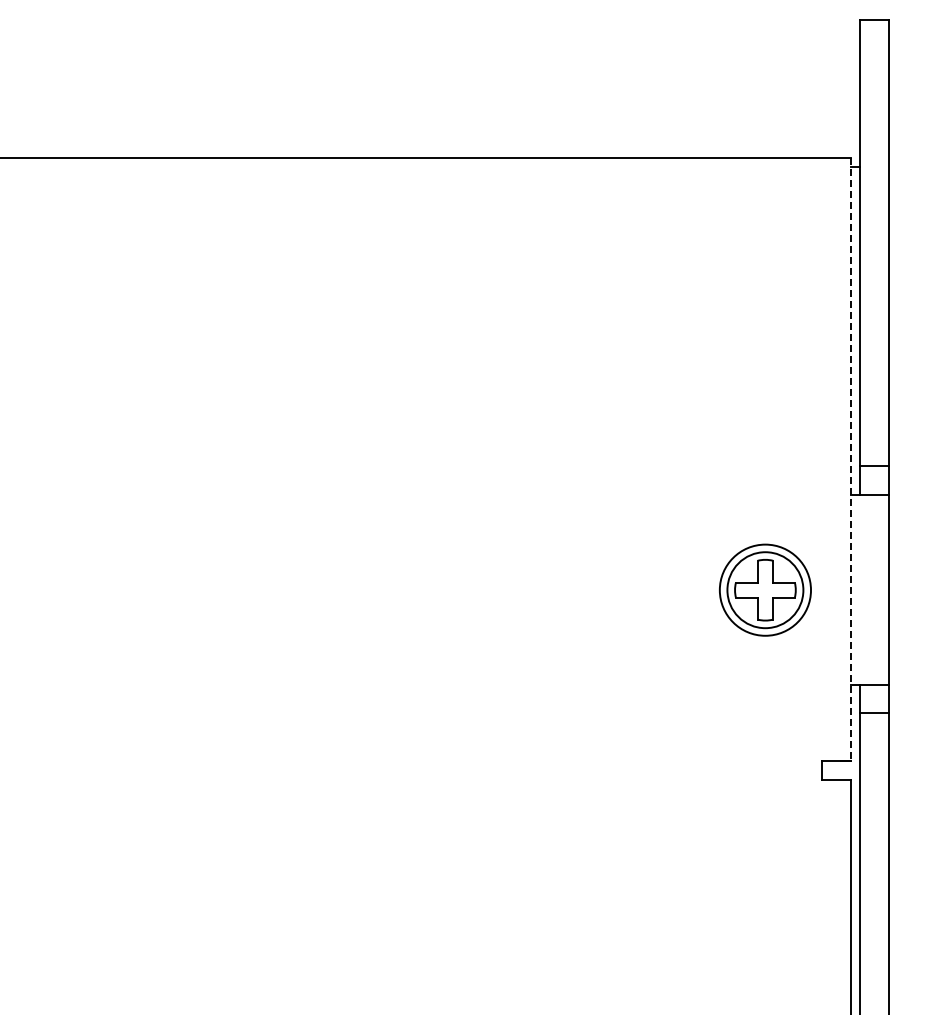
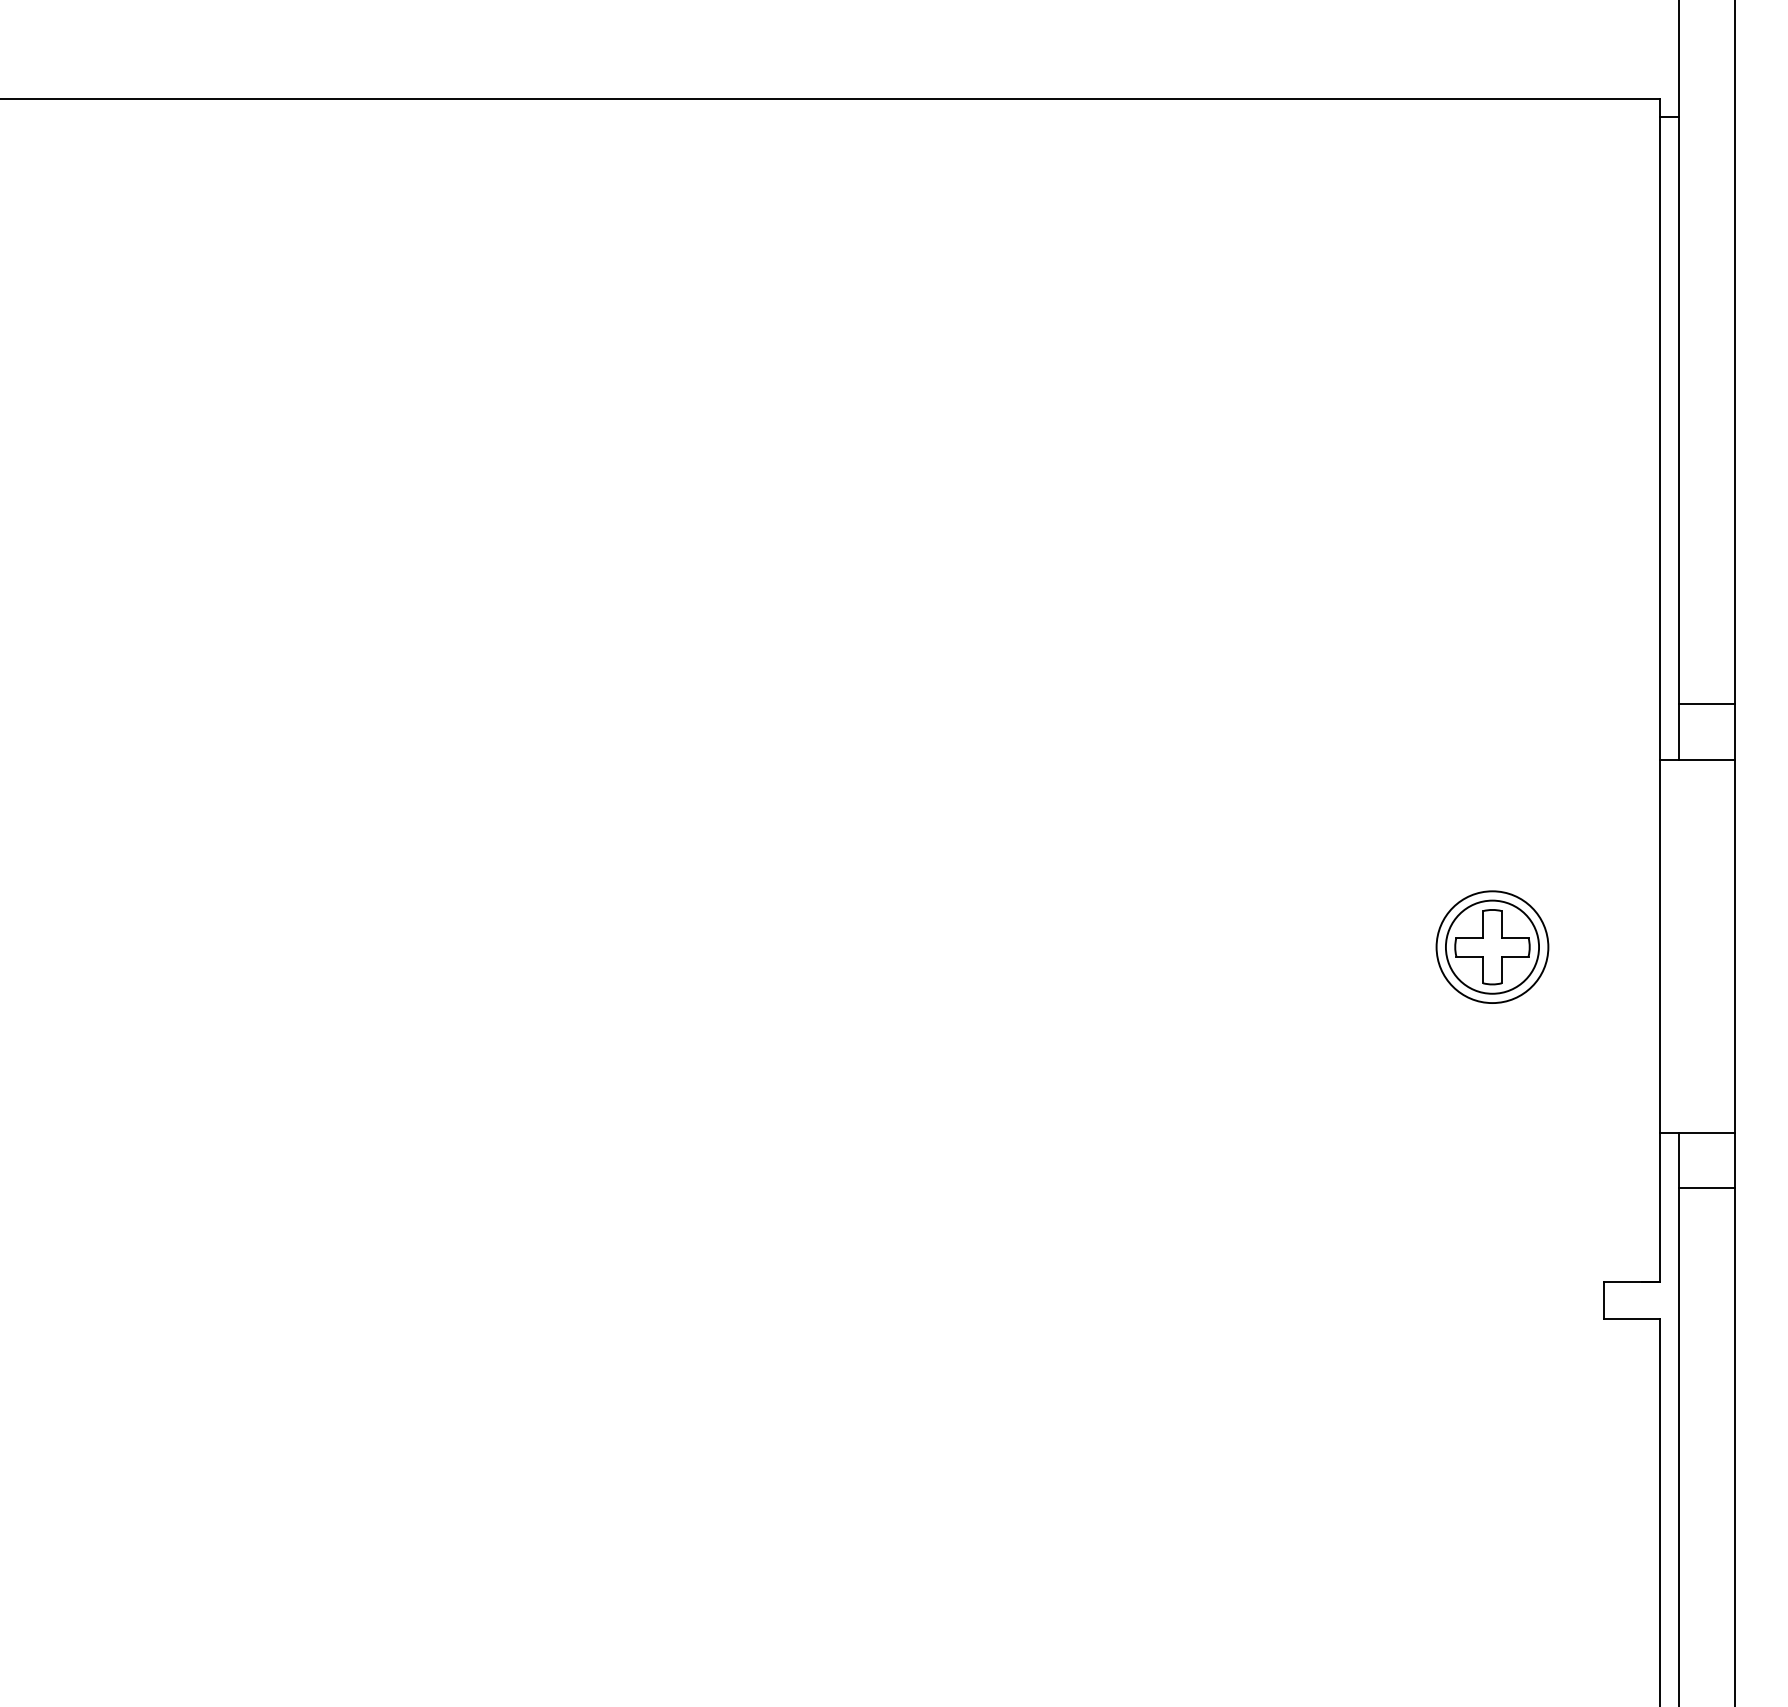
line: (850, 459) -> (1659, 690), dashed -> solid
part: (765, 589) -> (1492, 945), size x0.62

